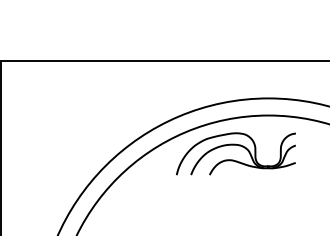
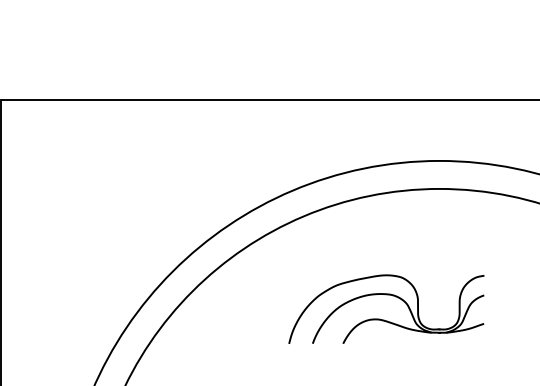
part: (233, 159) -> (382, 318), moved

